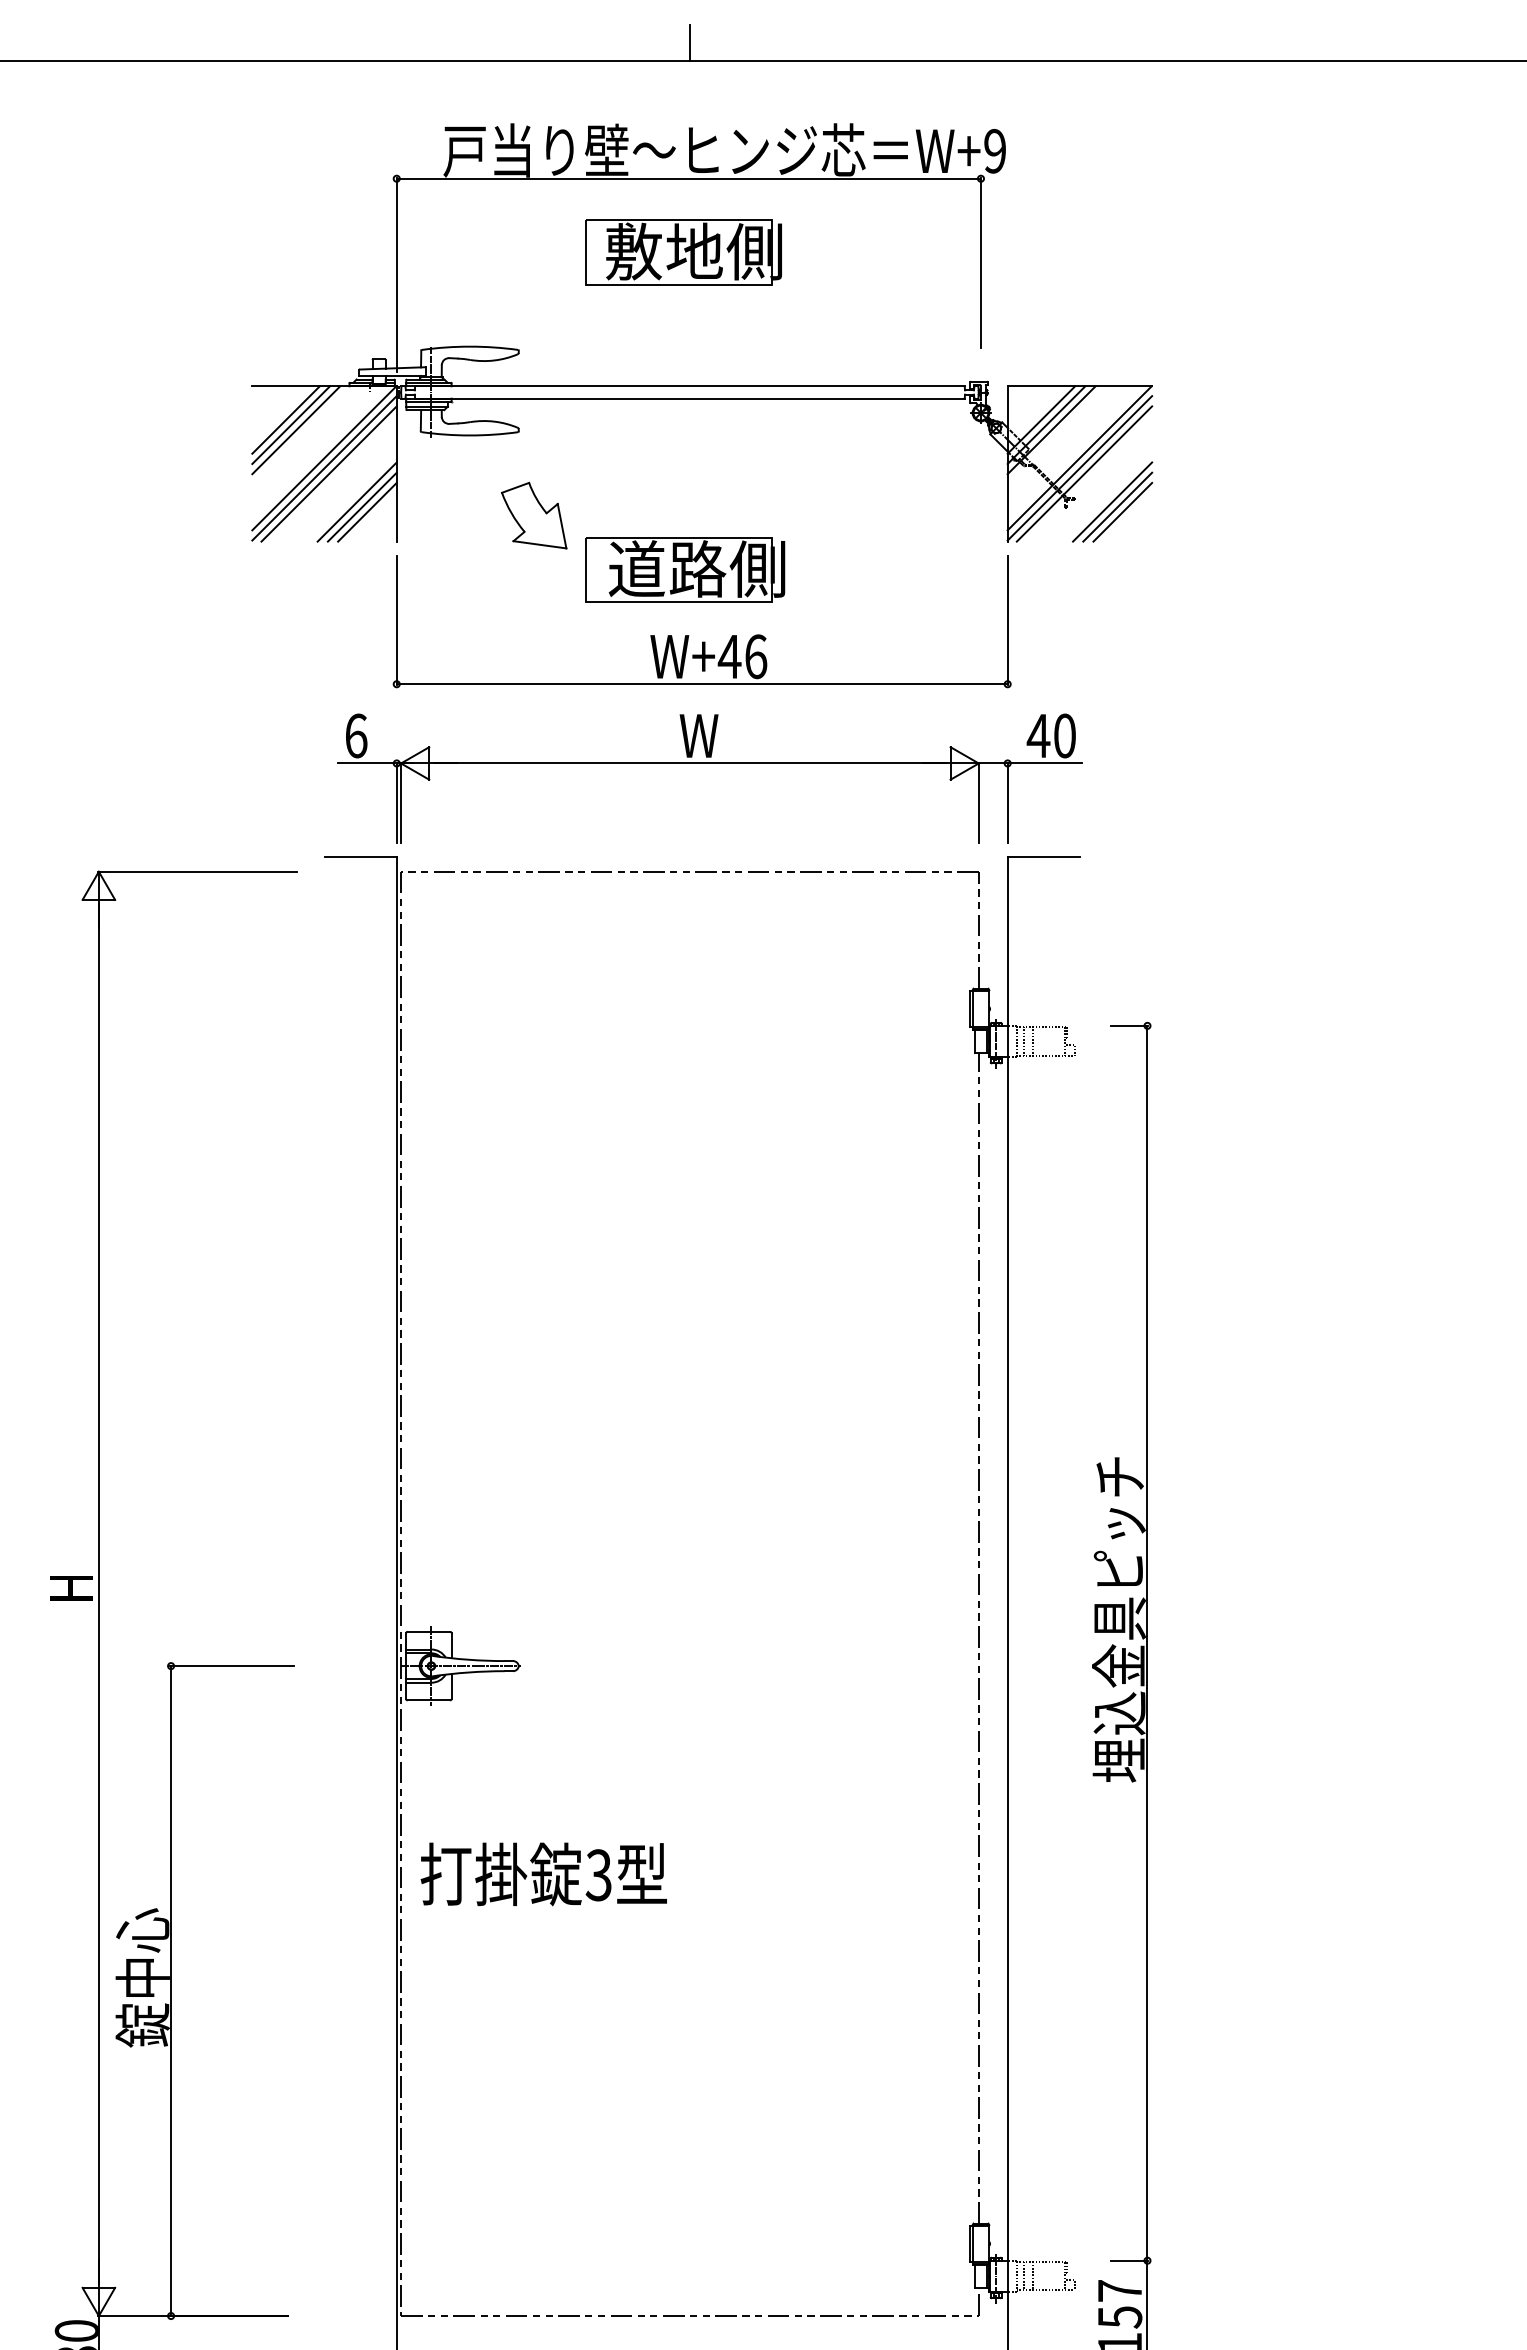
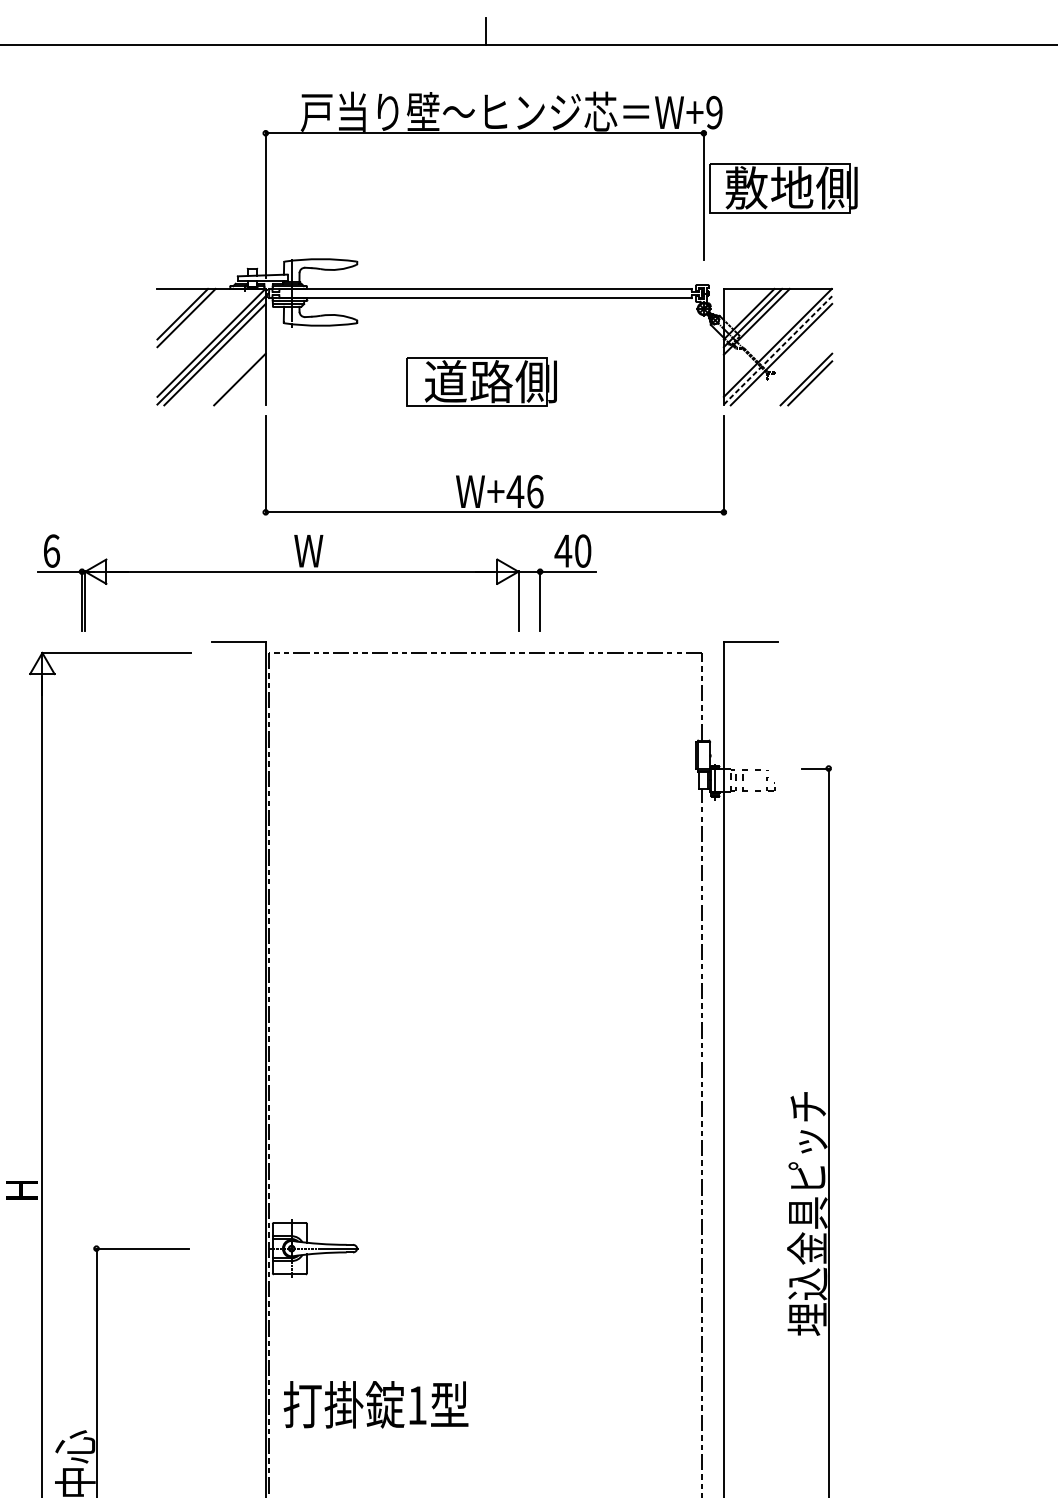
part: (683, 252) -> (783, 188), moved
line: (296, 430) -> (190, 322), removed
line: (1080, 467) -> (778, 349), solid -> dashed
line: (356, 501) -> (235, 375), removed
line: (1112, 501) -> (802, 375), removed
line: (367, 511) -> (243, 382), removed
part: (534, 515) -> (369, 385), removed
part: (685, 569) -> (482, 382), moved
part: (709, 763) -> (316, 571), moved
text: (598, 1875) -> (417, 1405), 3 -> 1

